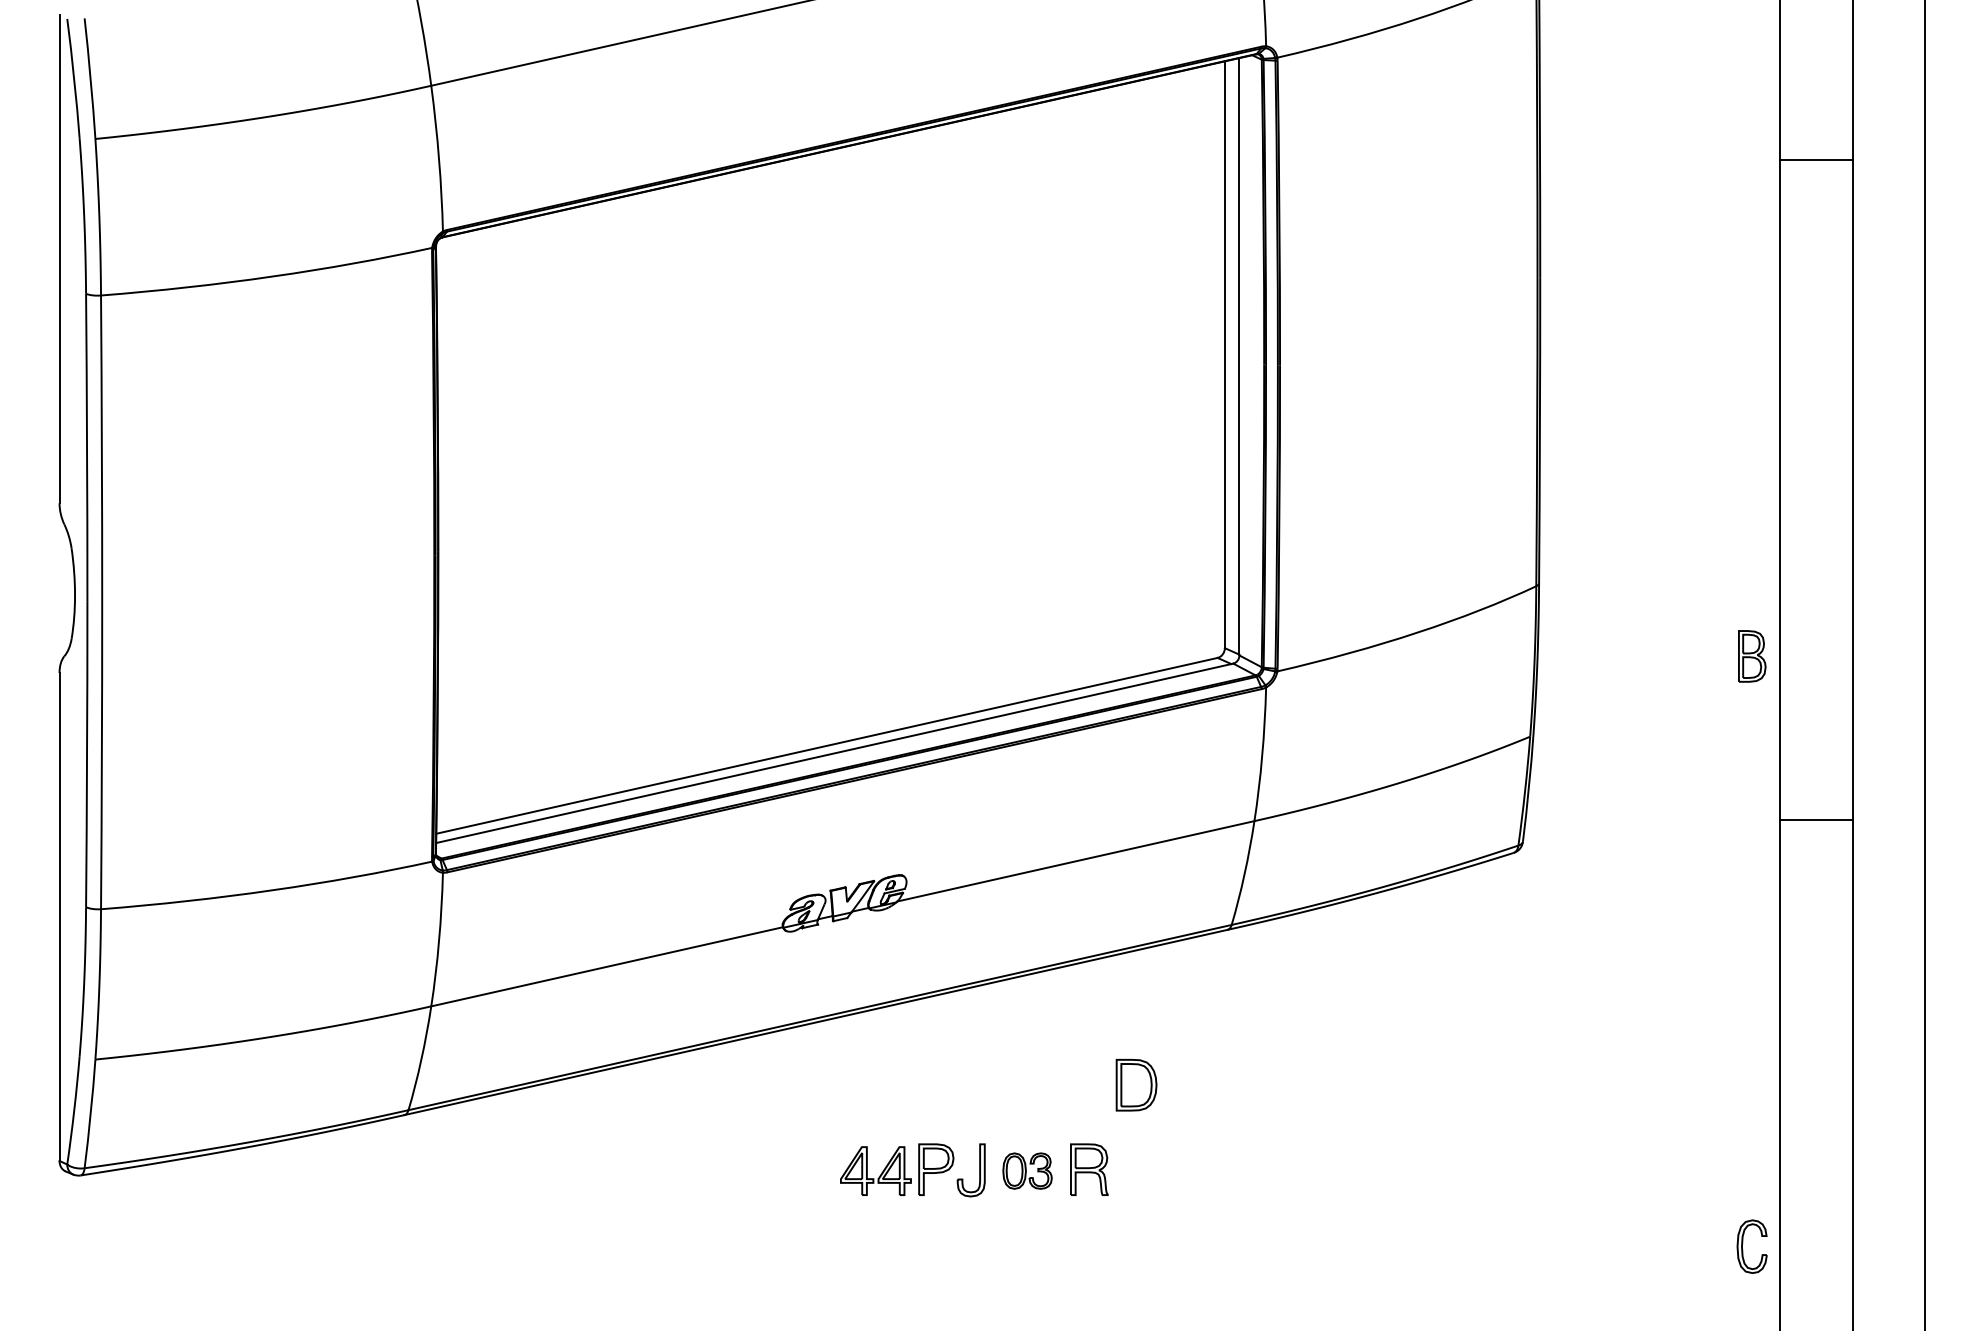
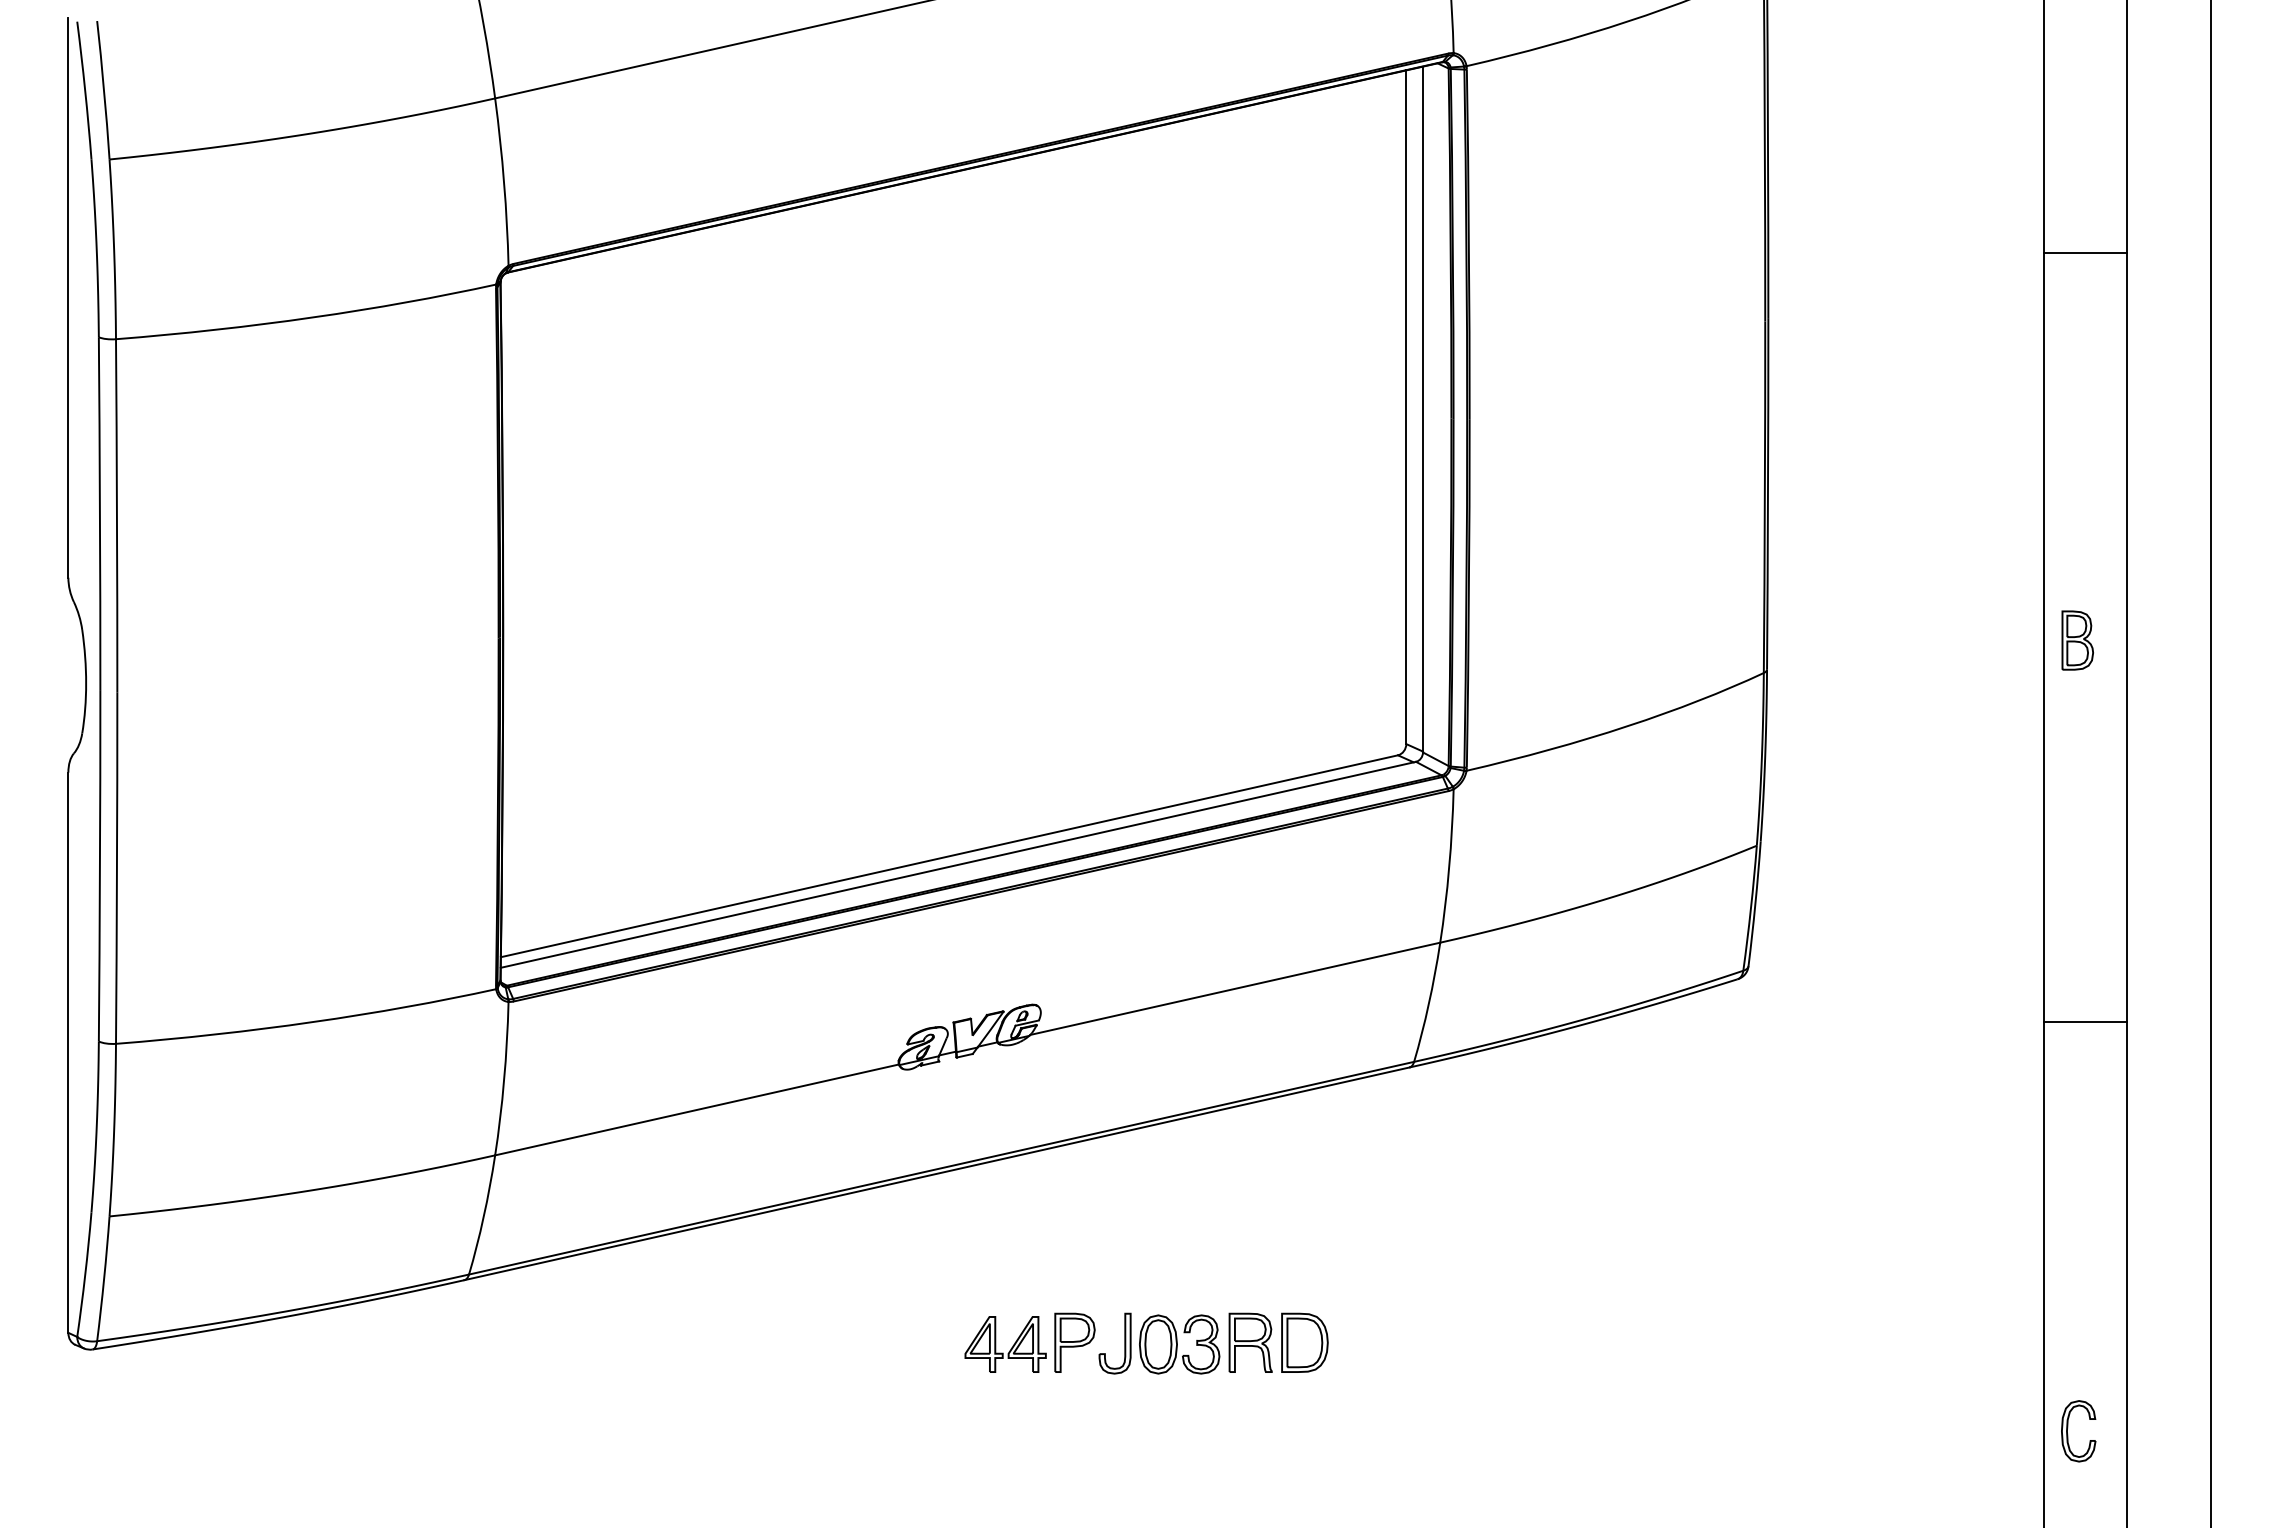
line: (1816, 159) -> (2085, 253), moved
part: (1752, 656) -> (2077, 640), moved
line: (1816, 820) -> (2085, 1022), moved
part: (1136, 1084) -> (1304, 1342), moved
part: (1027, 1171) -> (1179, 1344), size x1.43
part: (1743, 1249) -> (2068, 1434), moved

